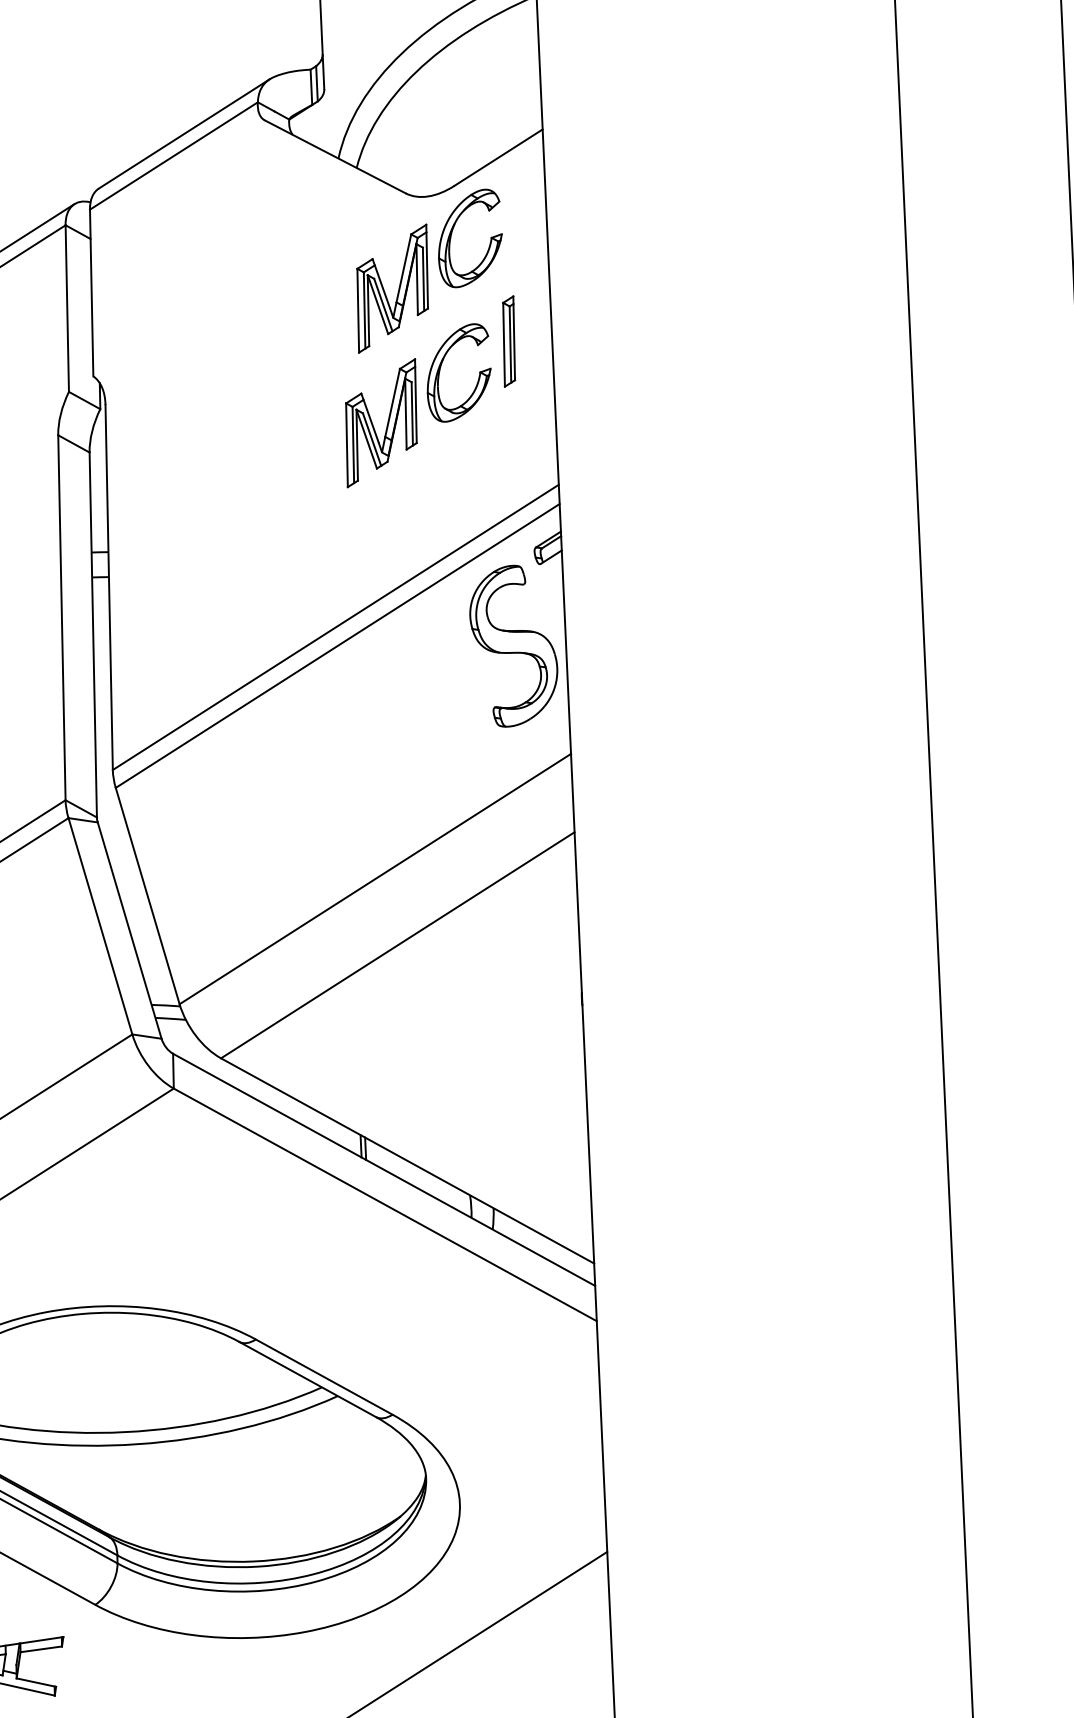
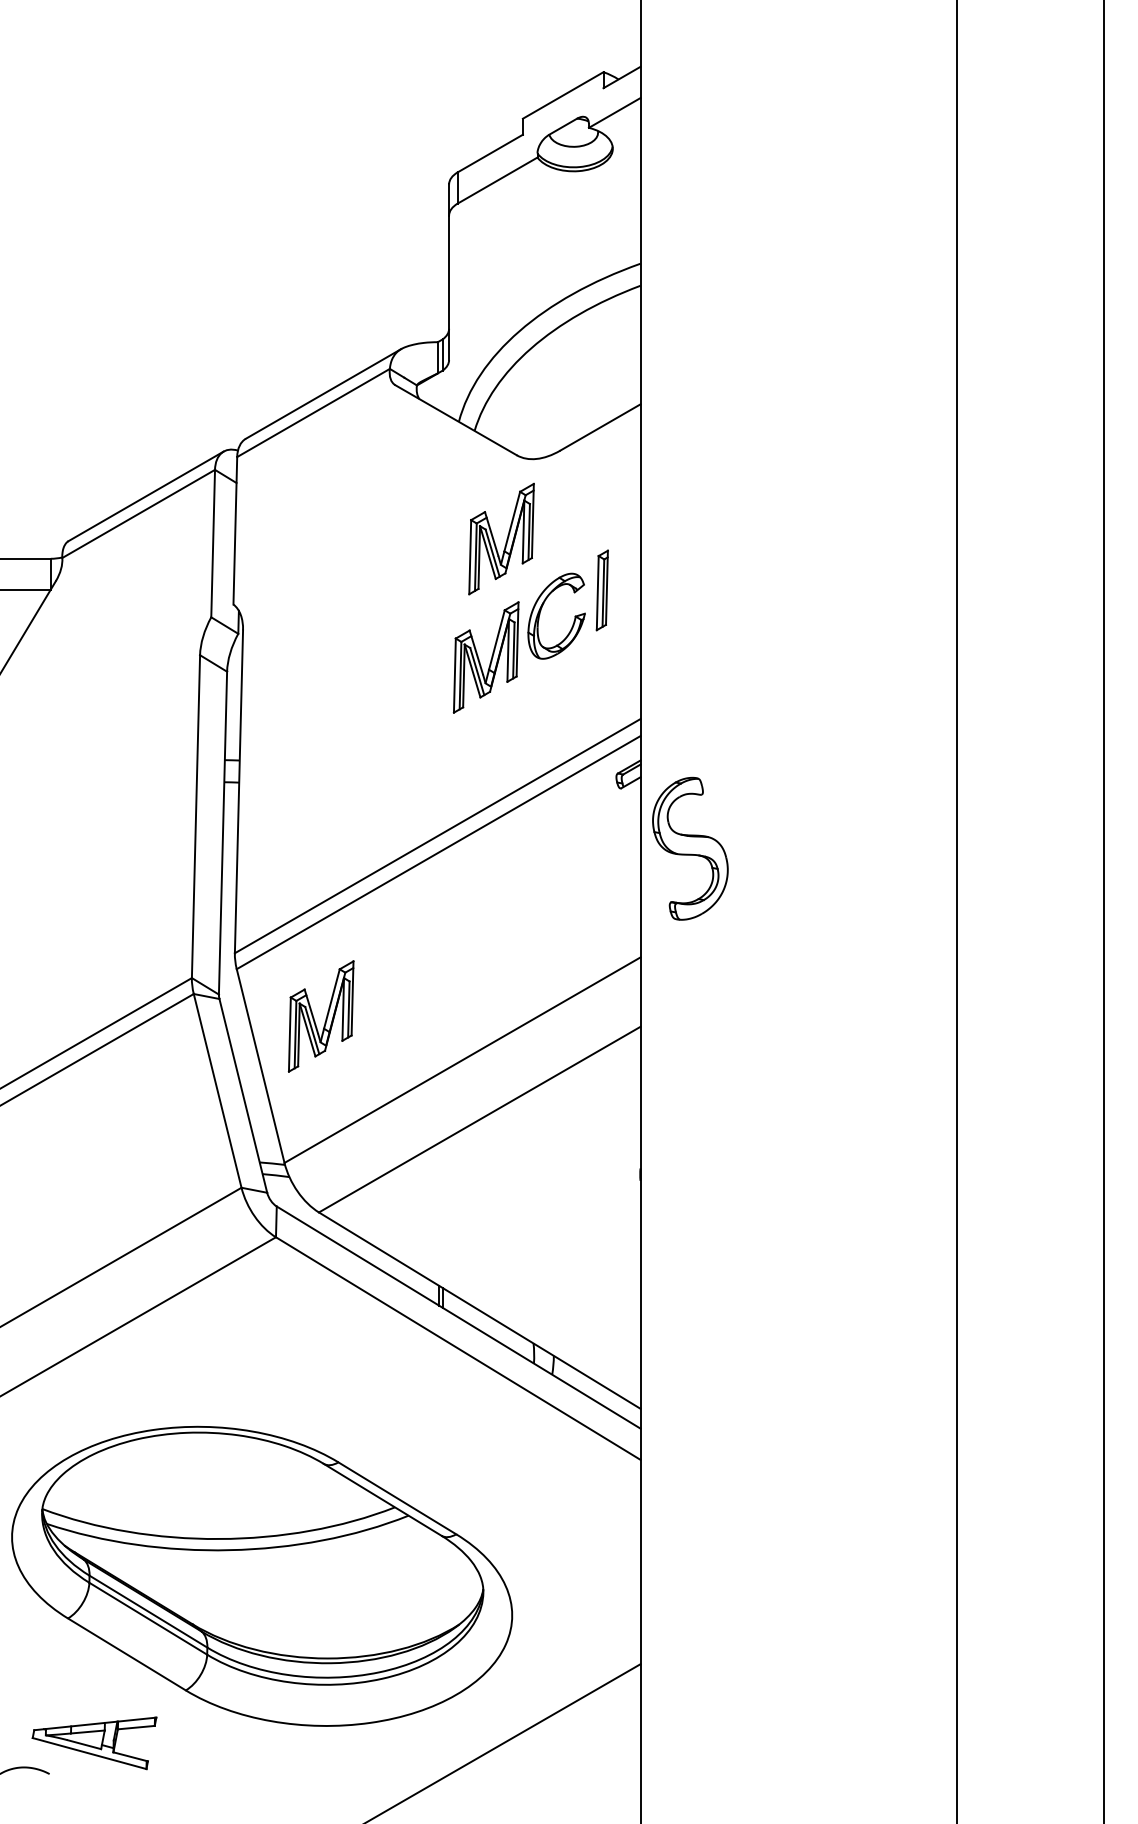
part: (452, 234) -> (556, 493), removed
part: (514, 645) -> (690, 848), moved
part: (212, 837) -> (320, 1016), added

